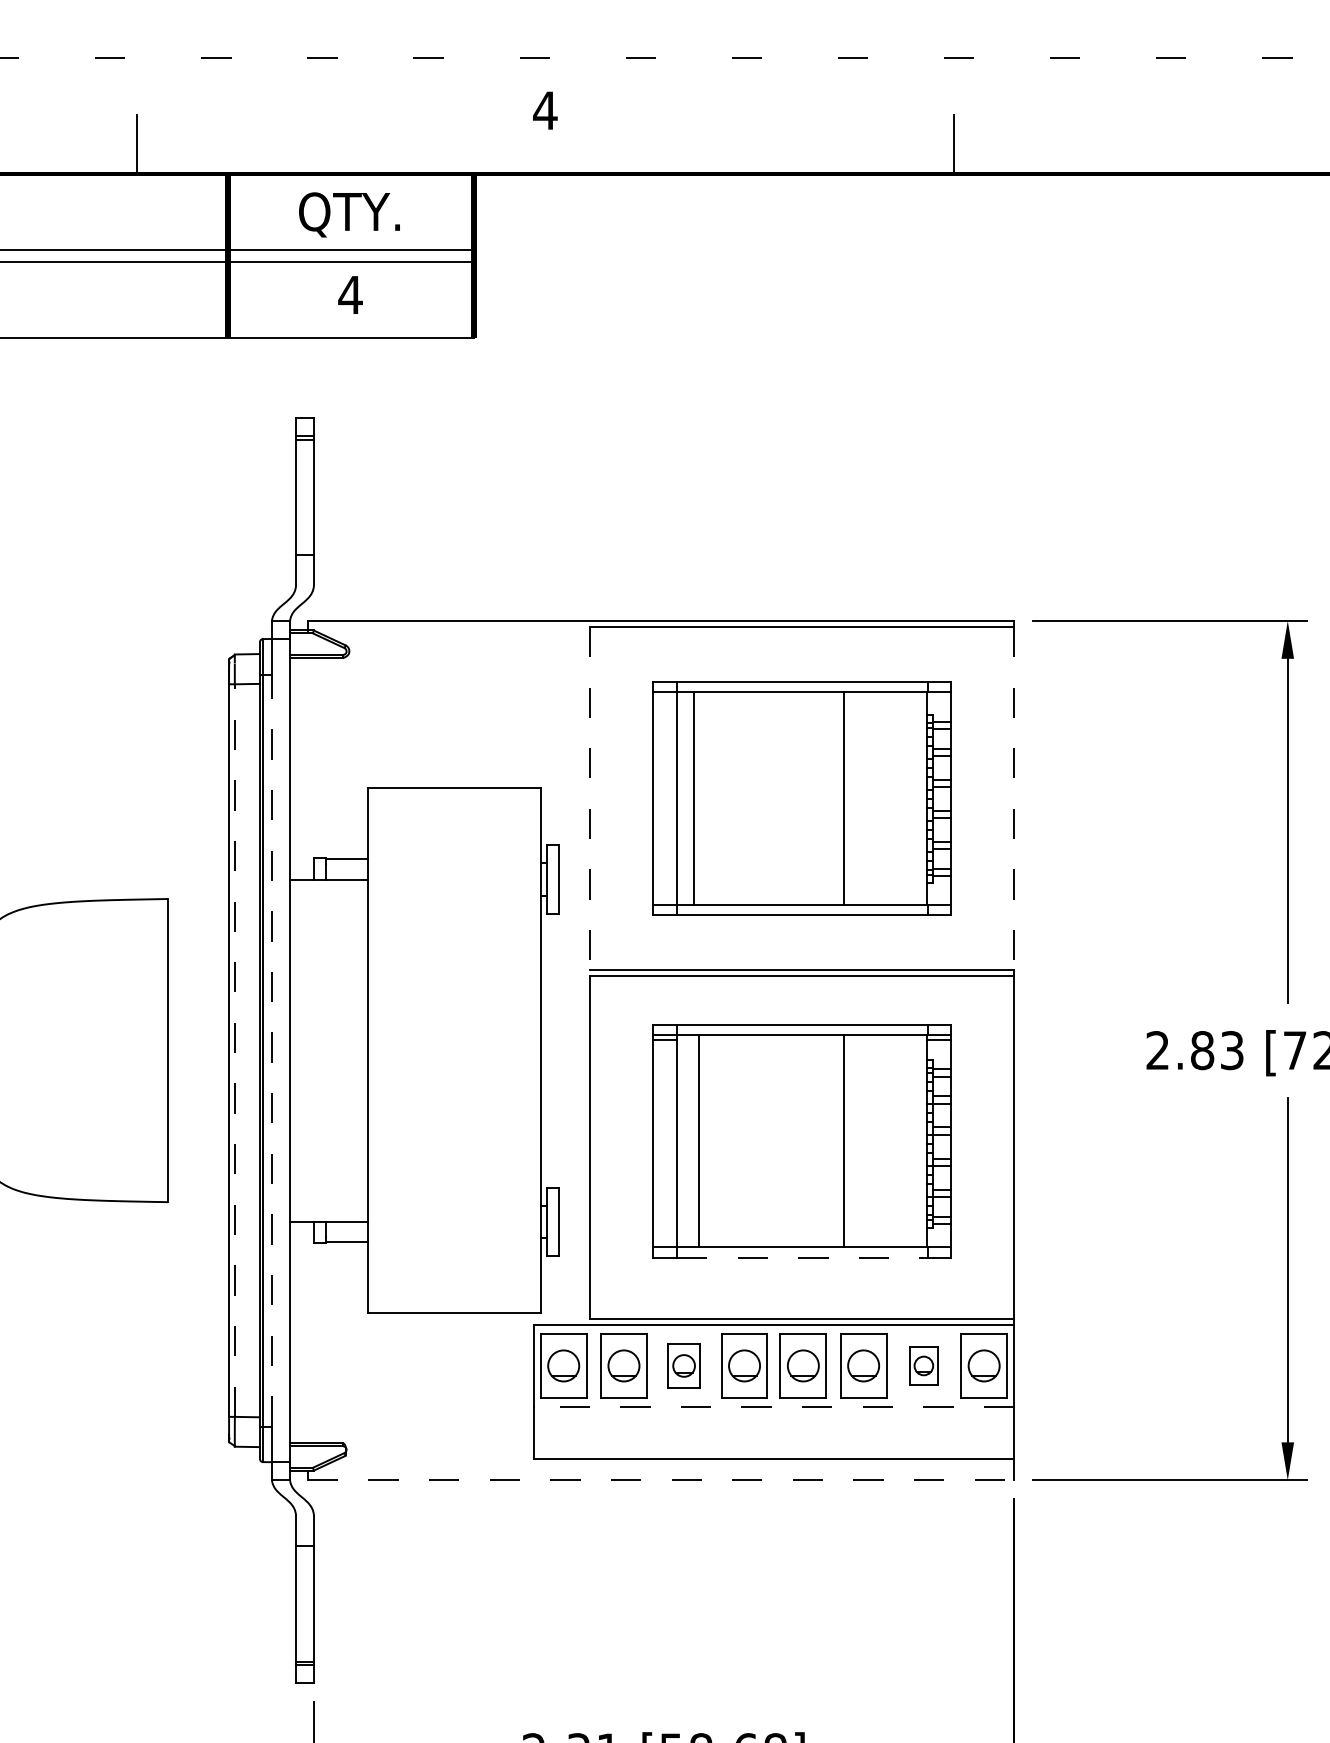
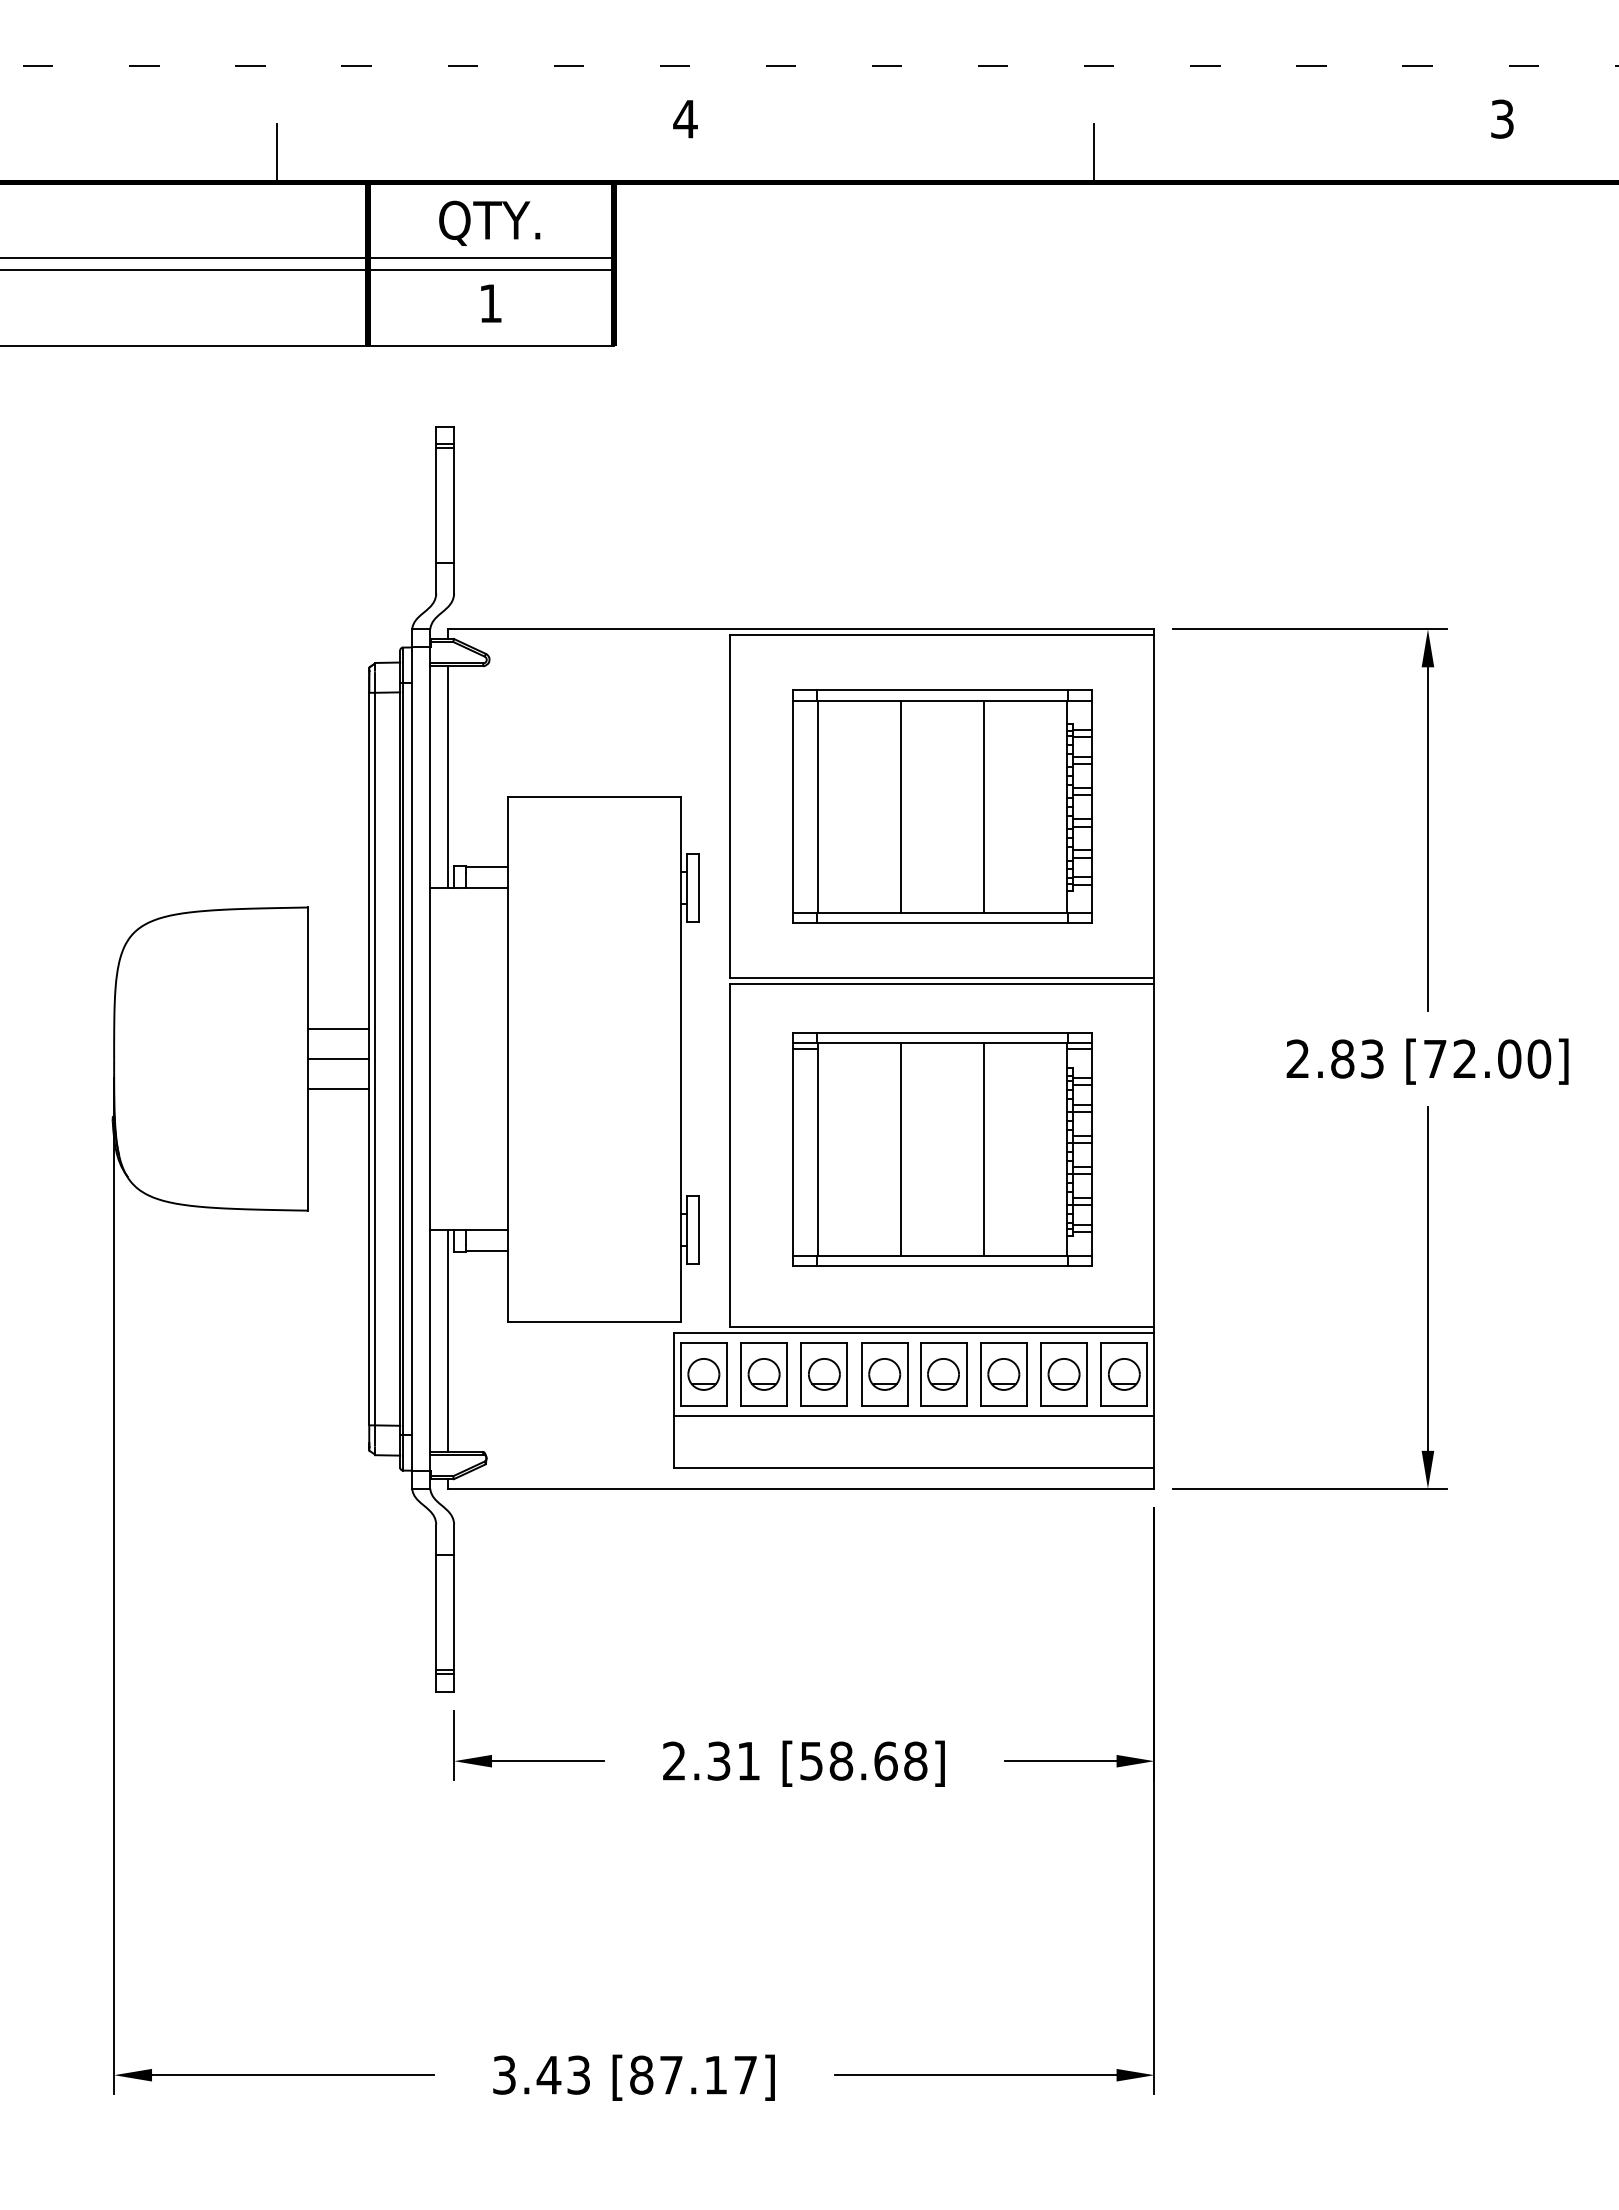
text: (350, 295) -> (490, 303), 4 -> 1
line: (307, 769) -> (447, 777), added
line: (693, 798) -> (900, 806), moved
line: (590, 799) -> (730, 807), dashed -> solid
line: (1014, 799) -> (1154, 807), dashed -> solid
line: (198, 1021) -> (338, 1029), added
line: (235, 1050) -> (375, 1058), dashed -> solid
line: (198, 1051) -> (338, 1059), added
line: (272, 1051) -> (412, 1059), dashed -> solid
line: (198, 1080) -> (338, 1088), added
line: (698, 1141) -> (900, 1149), moved
line: (802, 1258) -> (942, 1266), dashed -> solid
line: (307, 1332) -> (447, 1340), added
part: (683, 1366) -> (823, 1374), size x1.43
part: (923, 1366) -> (1063, 1374), size x1.67
line: (773, 1407) -> (913, 1415), dashed -> solid
line: (661, 1480) -> (801, 1488), dashed -> solid

